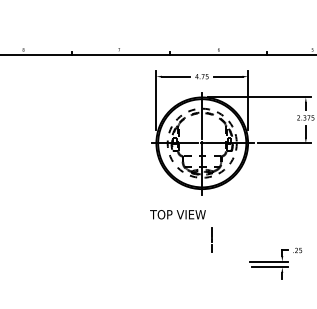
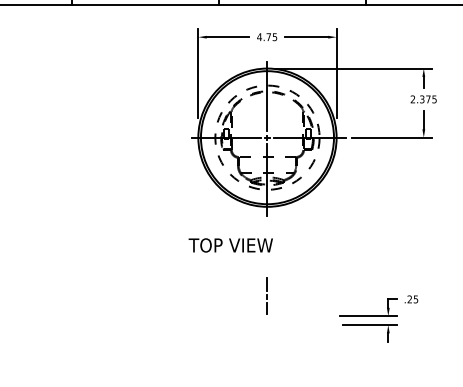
line: (211, 239) -> (266, 294), moved

